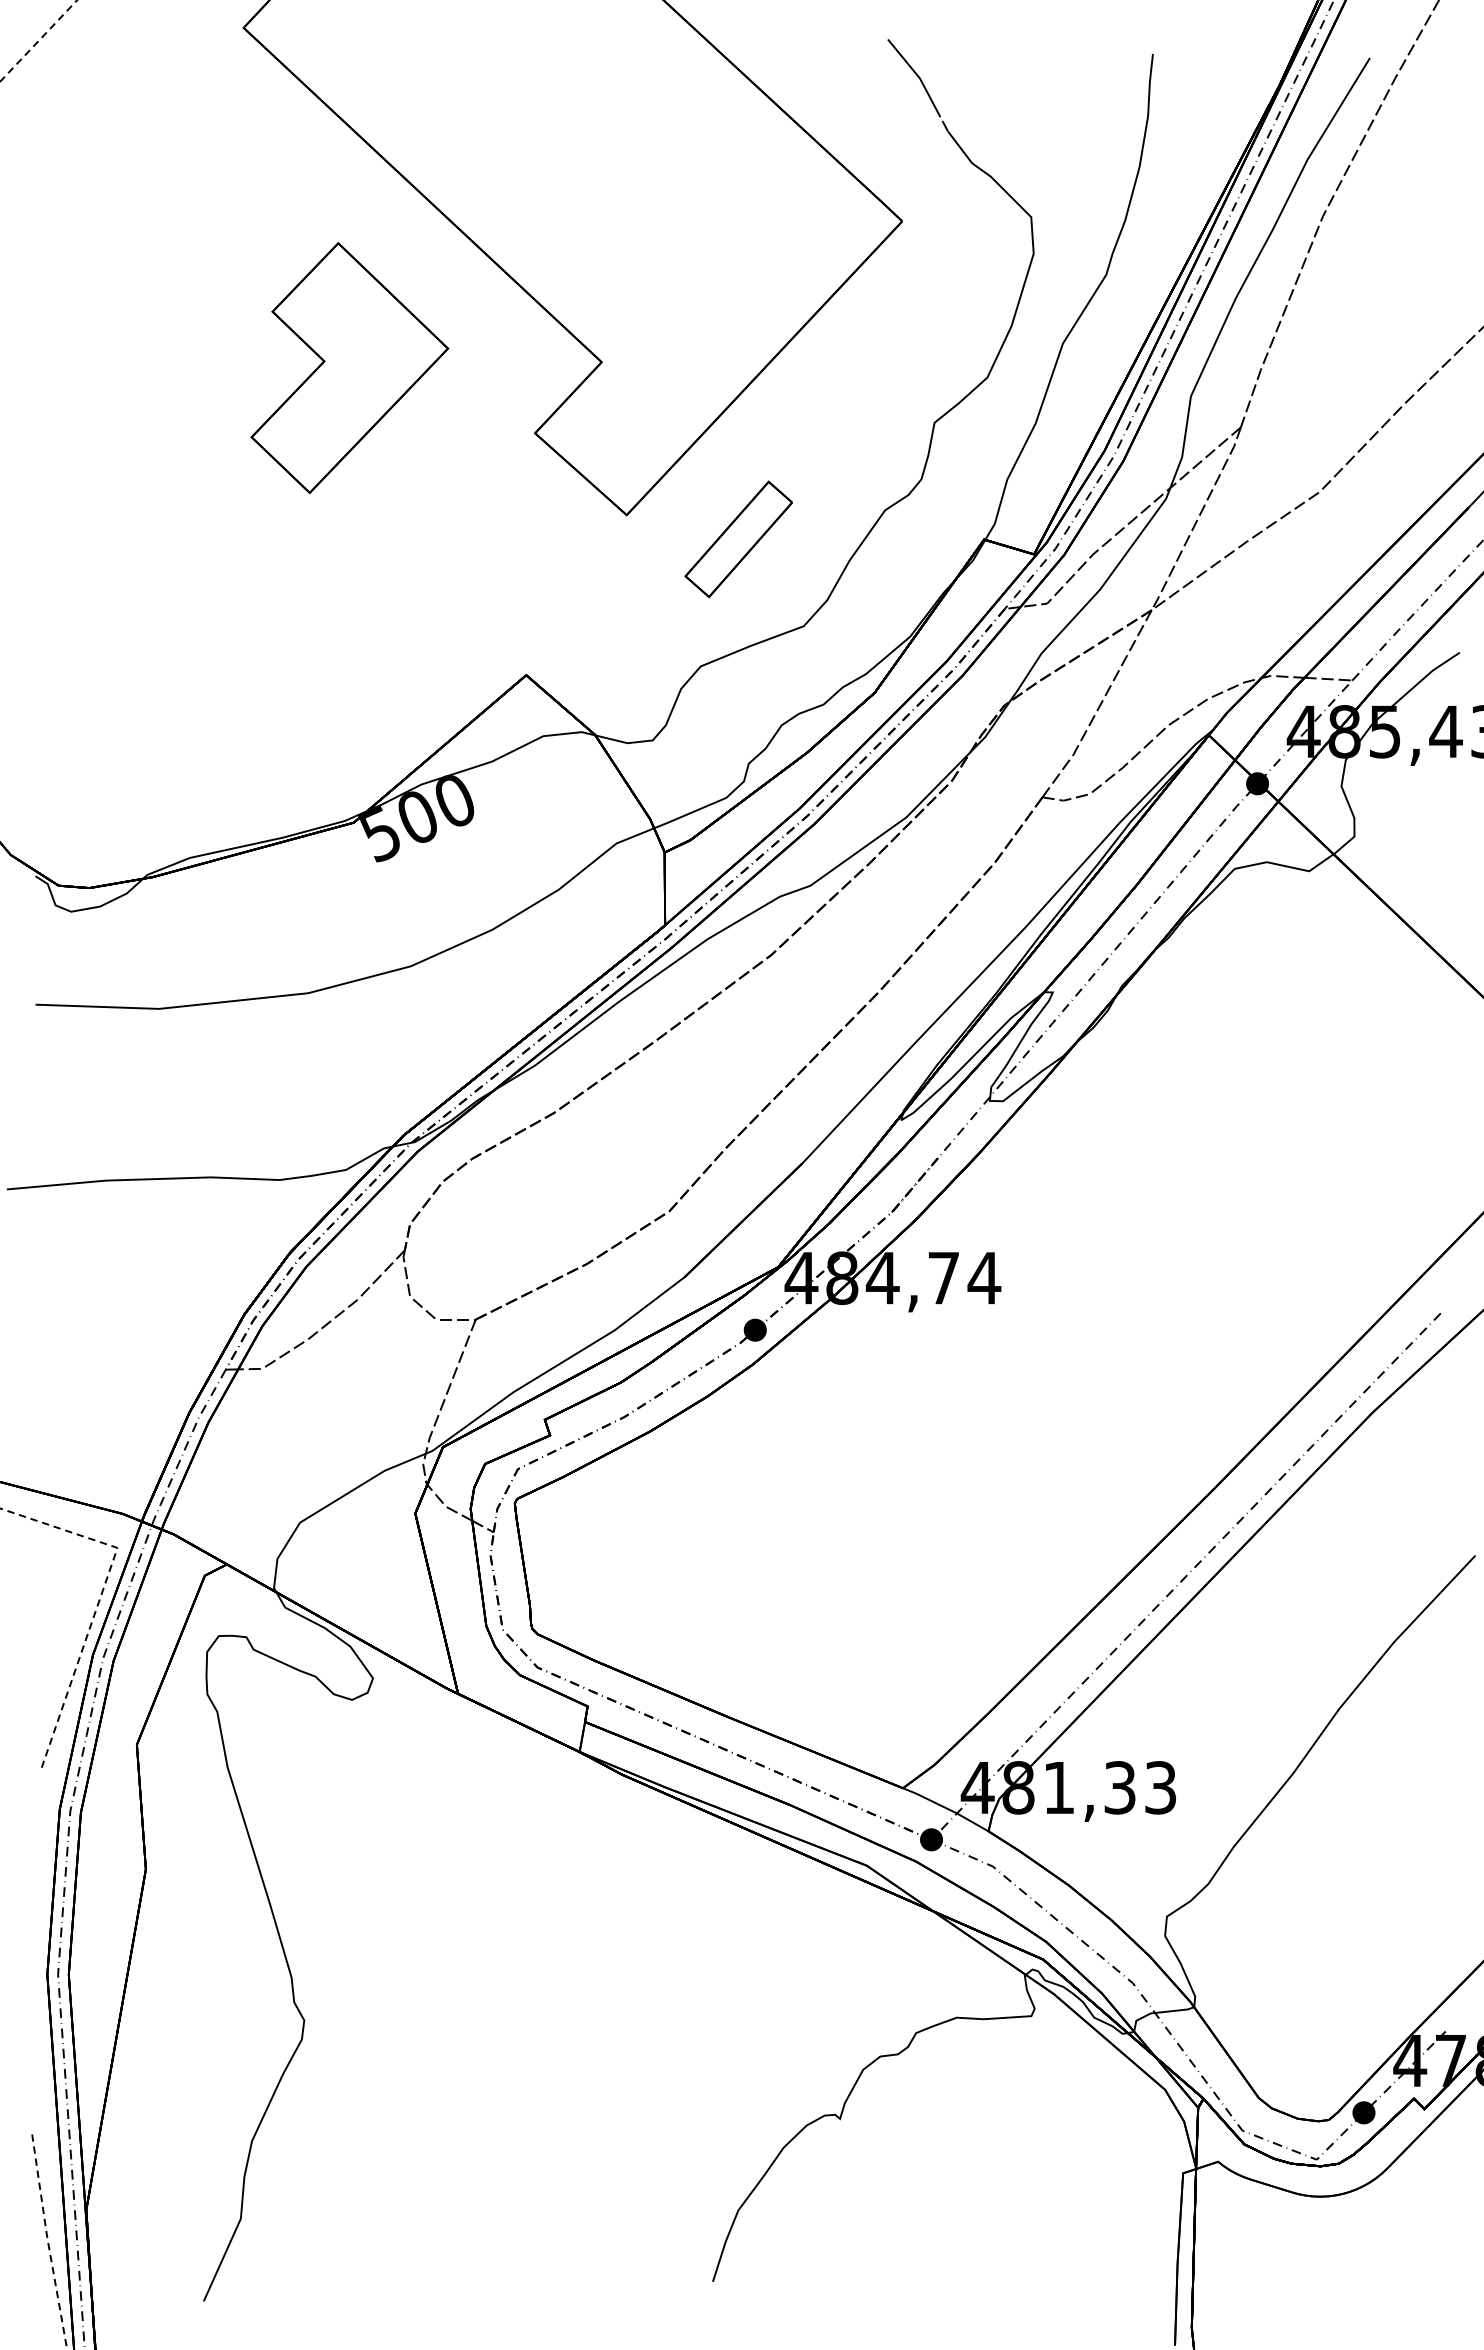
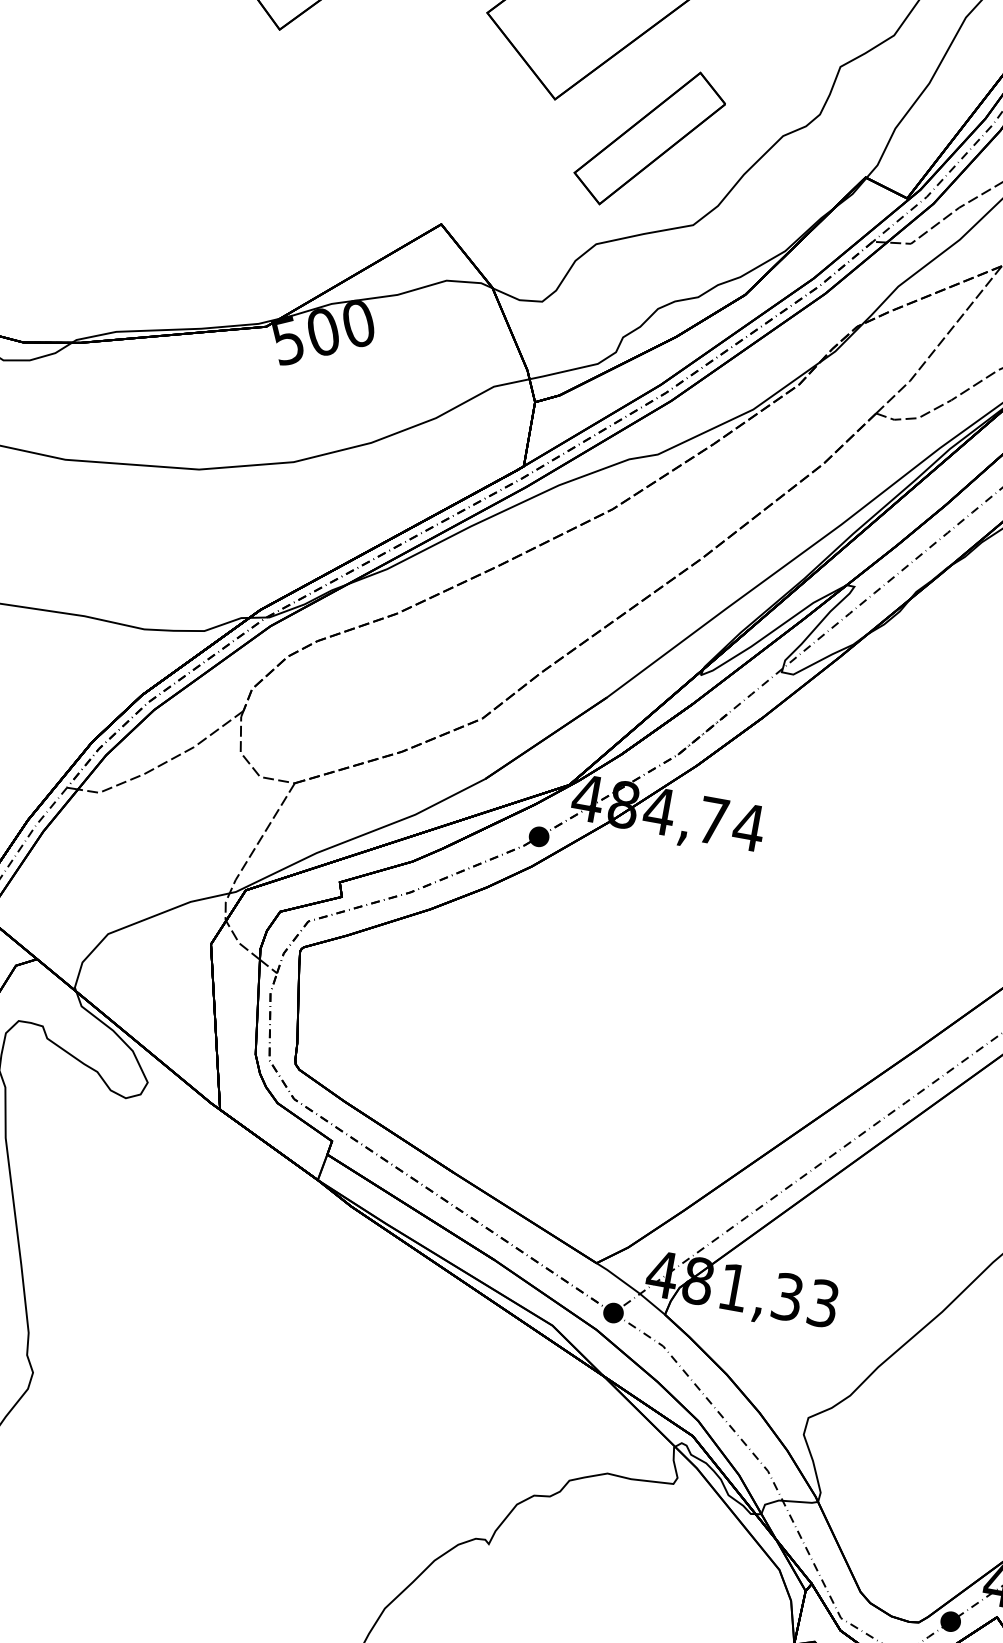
part: (738, 539) -> (649, 138), size x1.43

